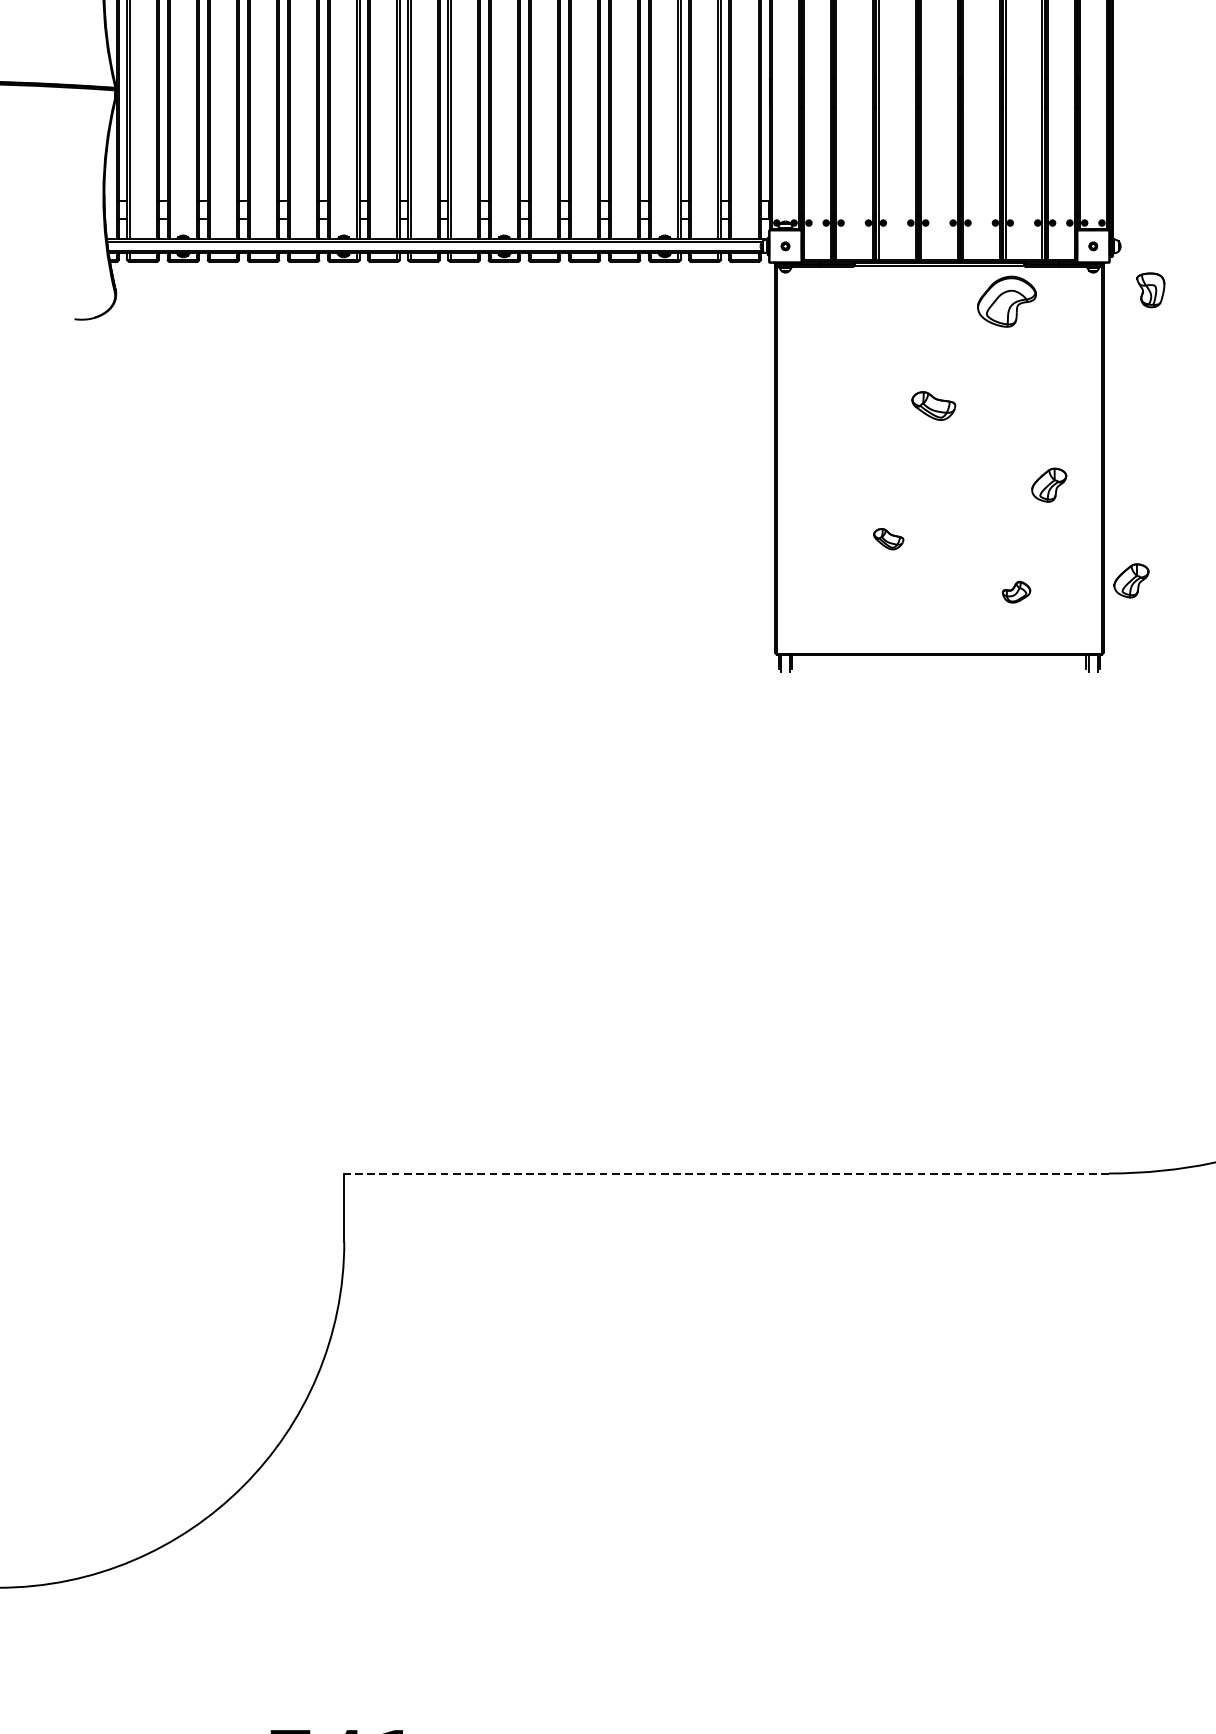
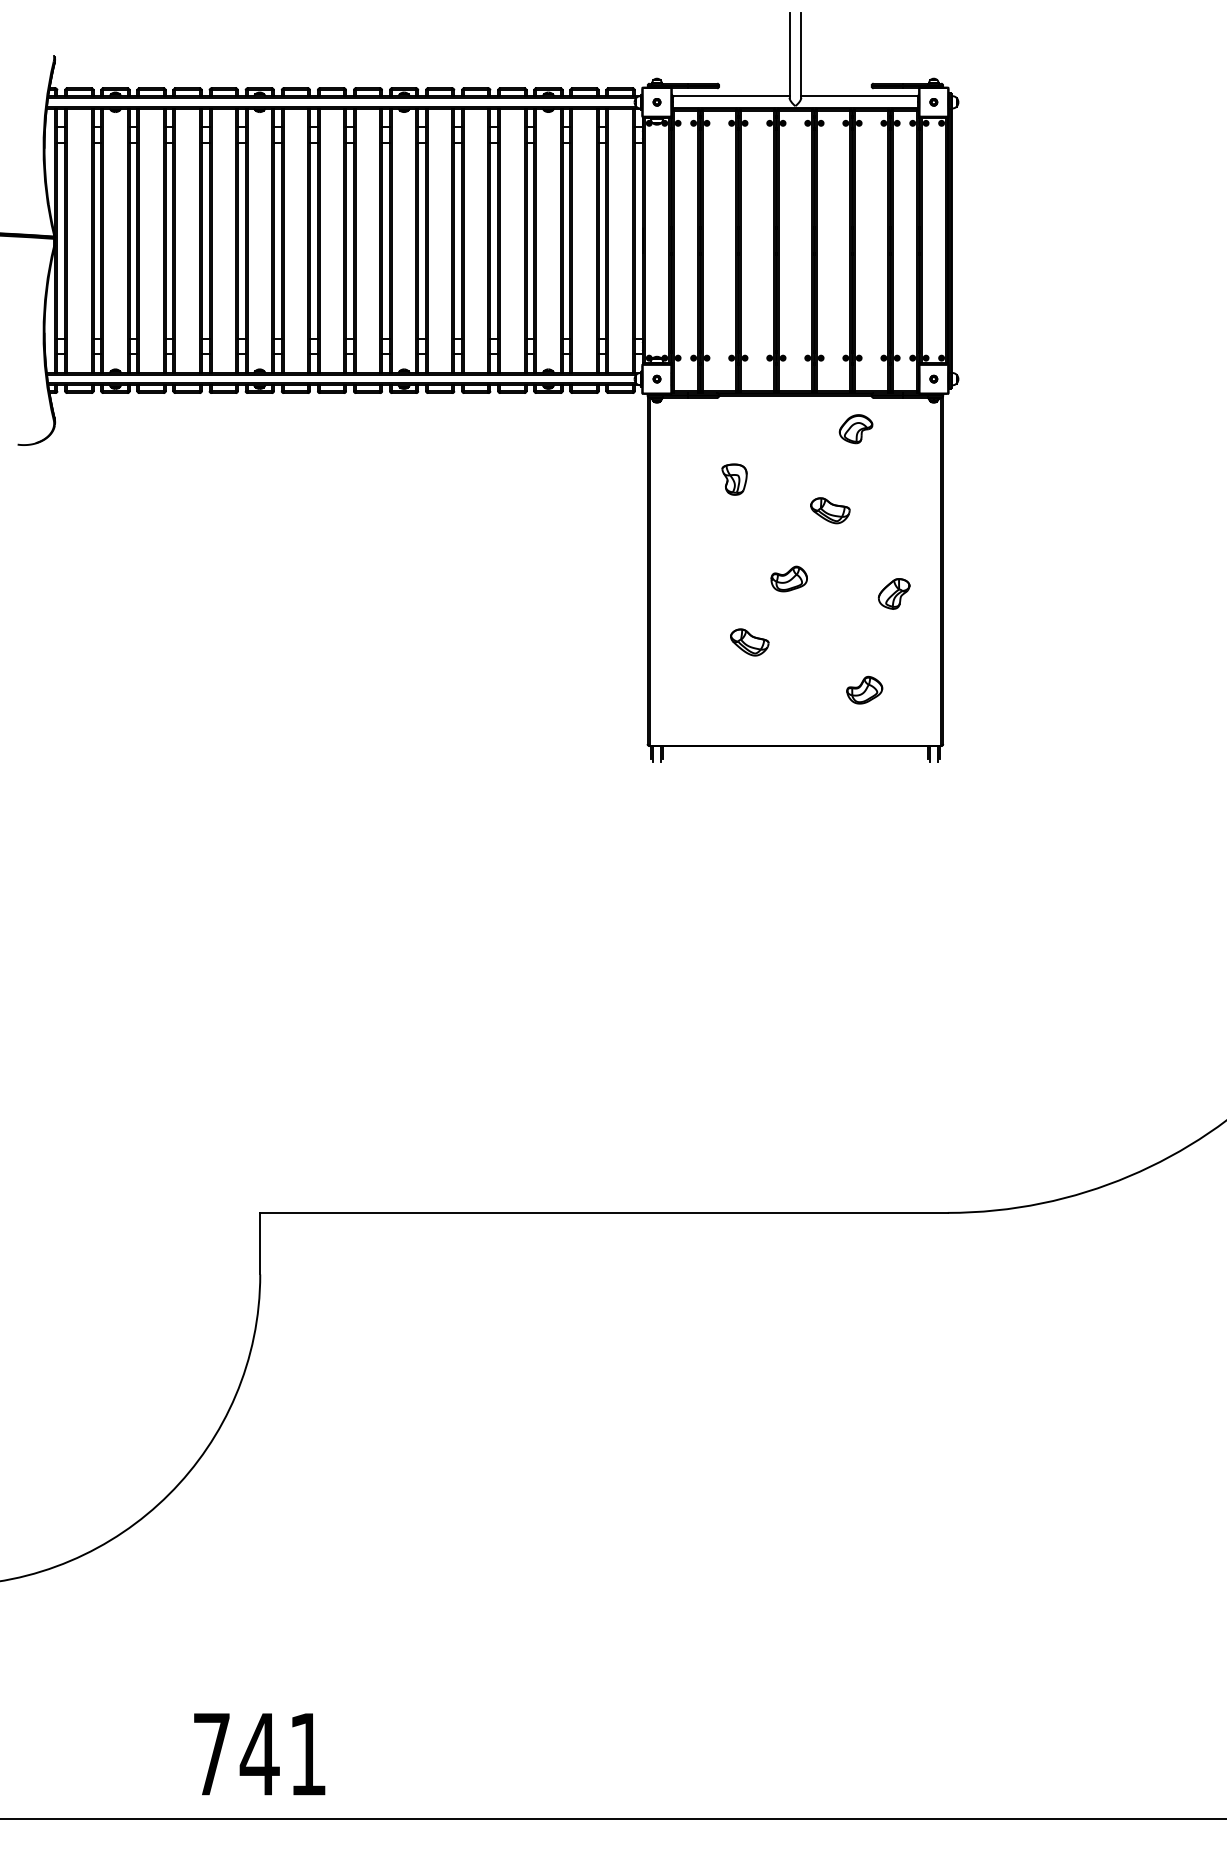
part: (1150, 290) -> (734, 479), moved
part: (1006, 302) -> (855, 429), size x0.62
part: (933, 405) -> (830, 510), moved
part: (931, 468) -> (788, 578), added
part: (888, 539) -> (749, 642), size x1.43
part: (1130, 580) -> (967, 679), removed
part: (1016, 591) -> (864, 689), size x1.43
line: (727, 1173) -> (604, 1212), dashed -> solid

